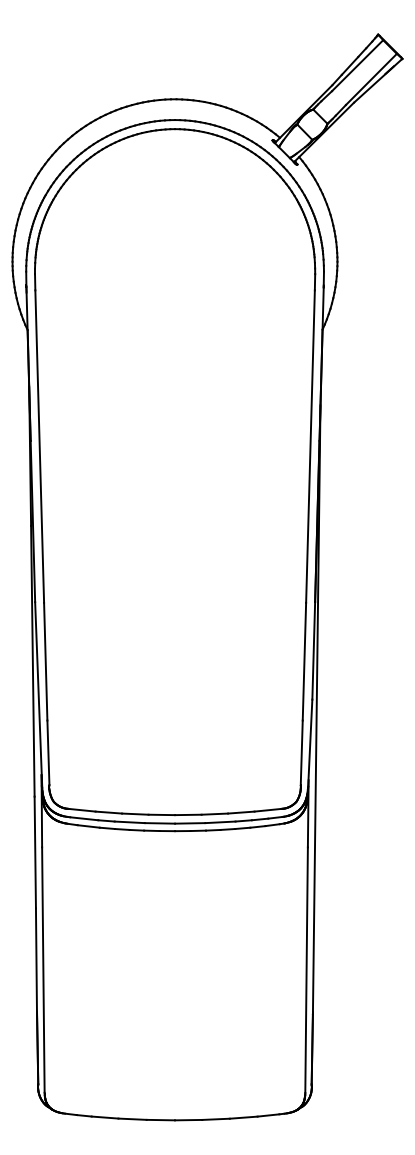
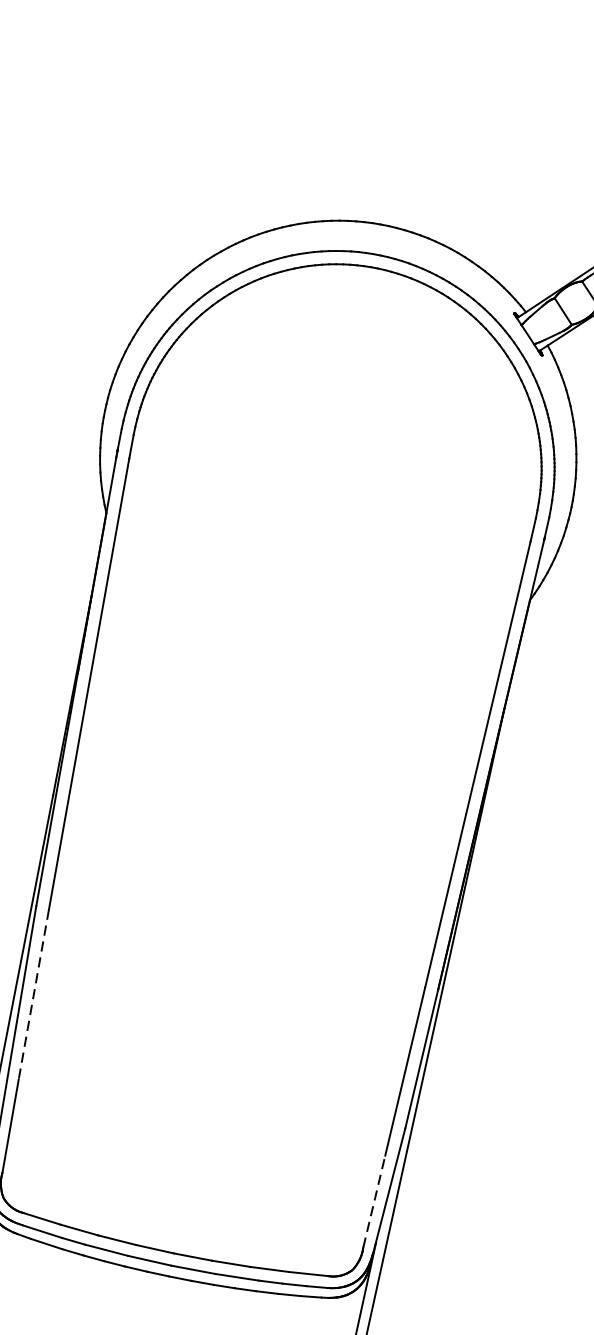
line: (45, 661) -> (33, 994), solid -> dashed
line: (301, 752) -> (374, 1201), solid -> dashed

